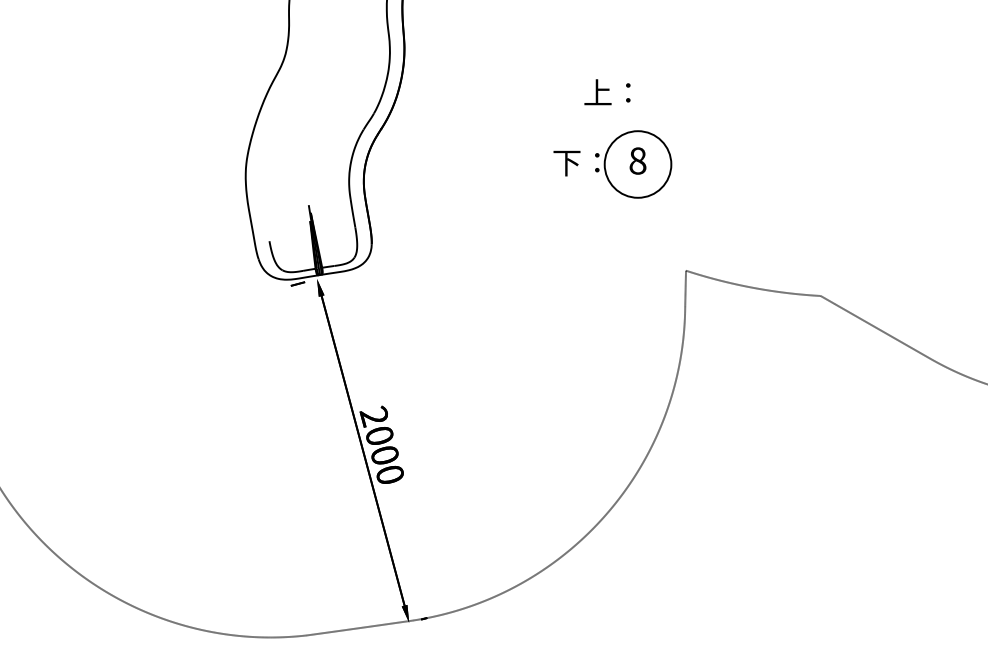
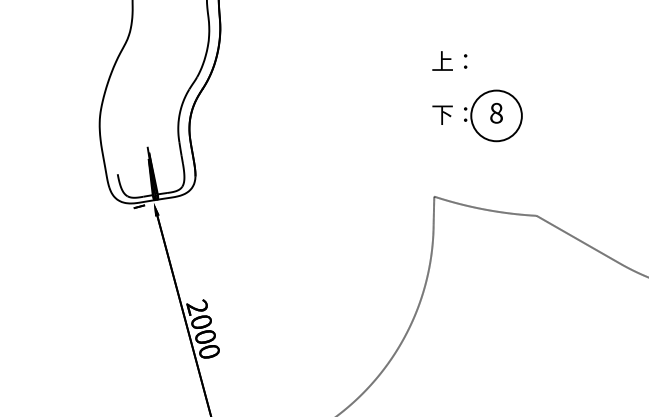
text: (607, 92) -> (449, 61), moved
part: (612, 164) -> (477, 115), moved

